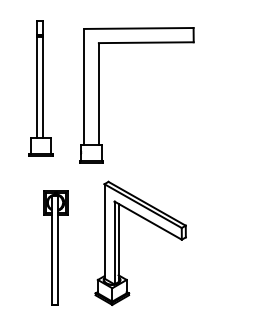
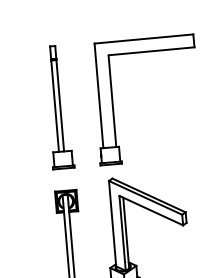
part: (40, 88) -> (58, 107), moved
part: (99, 95) -> (113, 102), moved

